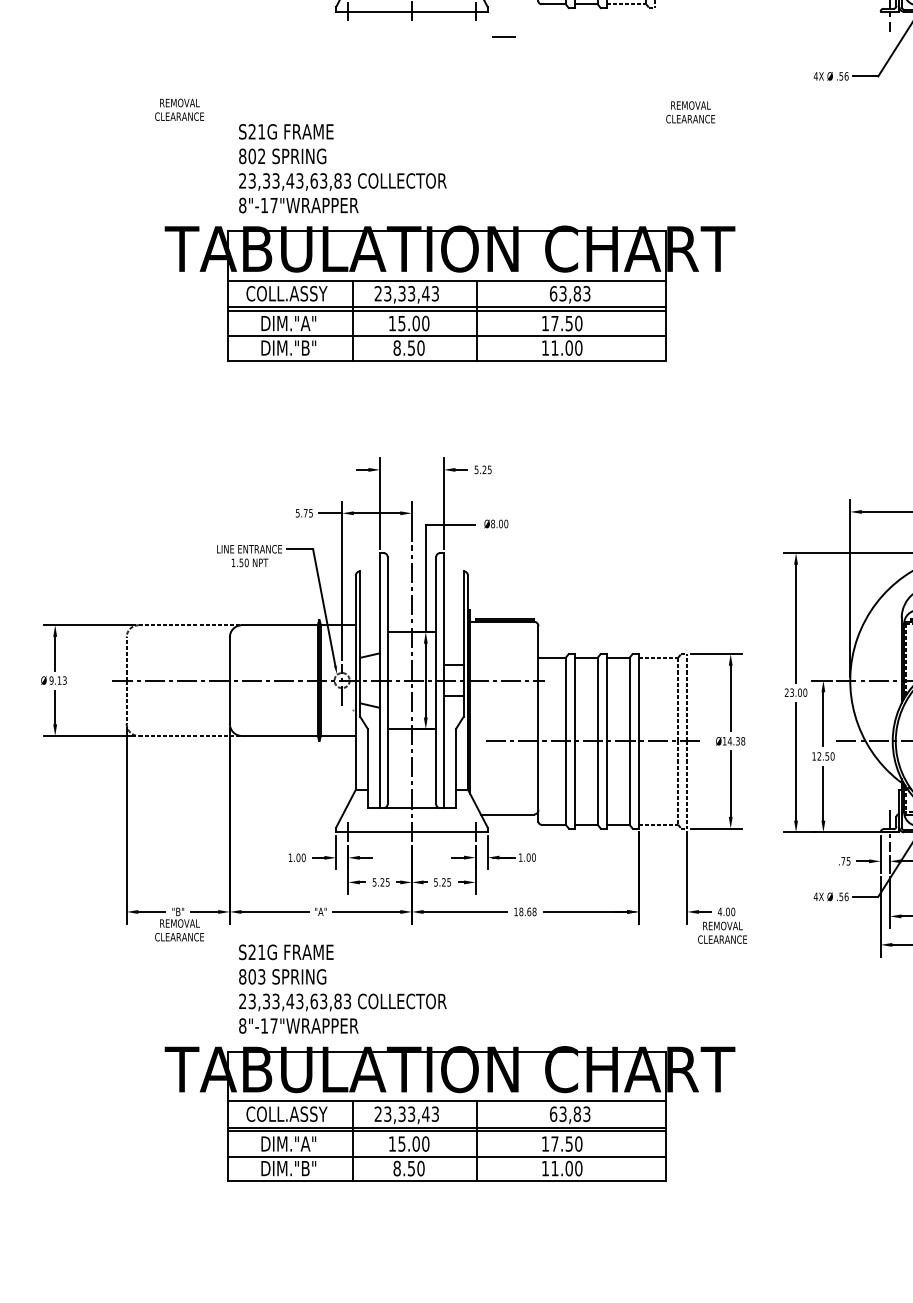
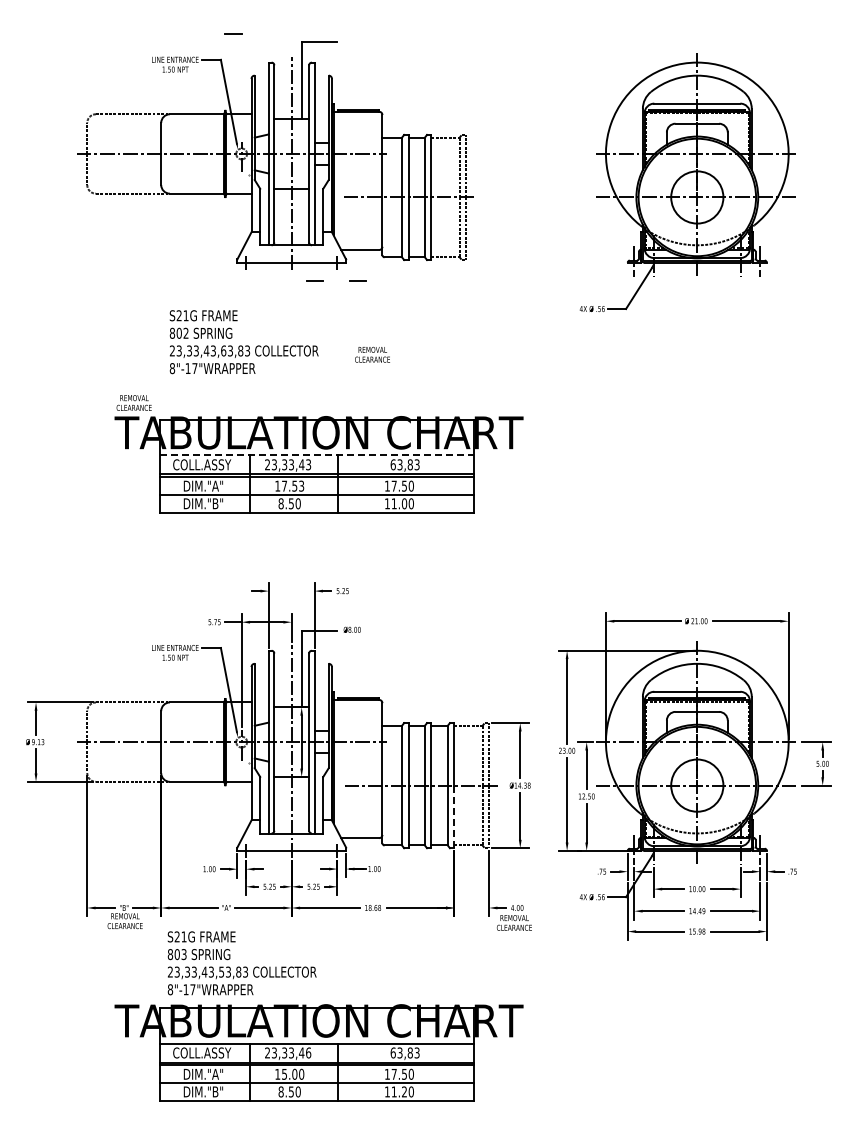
line: (443, 36) -> (314, 280), added
text: (178, 109) -> (133, 402), moved
text: (690, 111) -> (372, 354), moved
text: (341, 169) -> (243, 342), moved
line: (447, 280) -> (317, 455), solid -> dashed
text: (414, 322) -> (293, 485), 15.00 -> 17.53
line: (638, 785) -> (454, 817), solid -> dashed
text: (313, 1000) -> (221, 971), 23,33,43,63,83 -> 23,33,43,53,83
text: (435, 1113) -> (308, 1052), 23,33,43 -> 23,33,46
text: (569, 1167) -> (404, 1091), 11.00 -> 11.20

